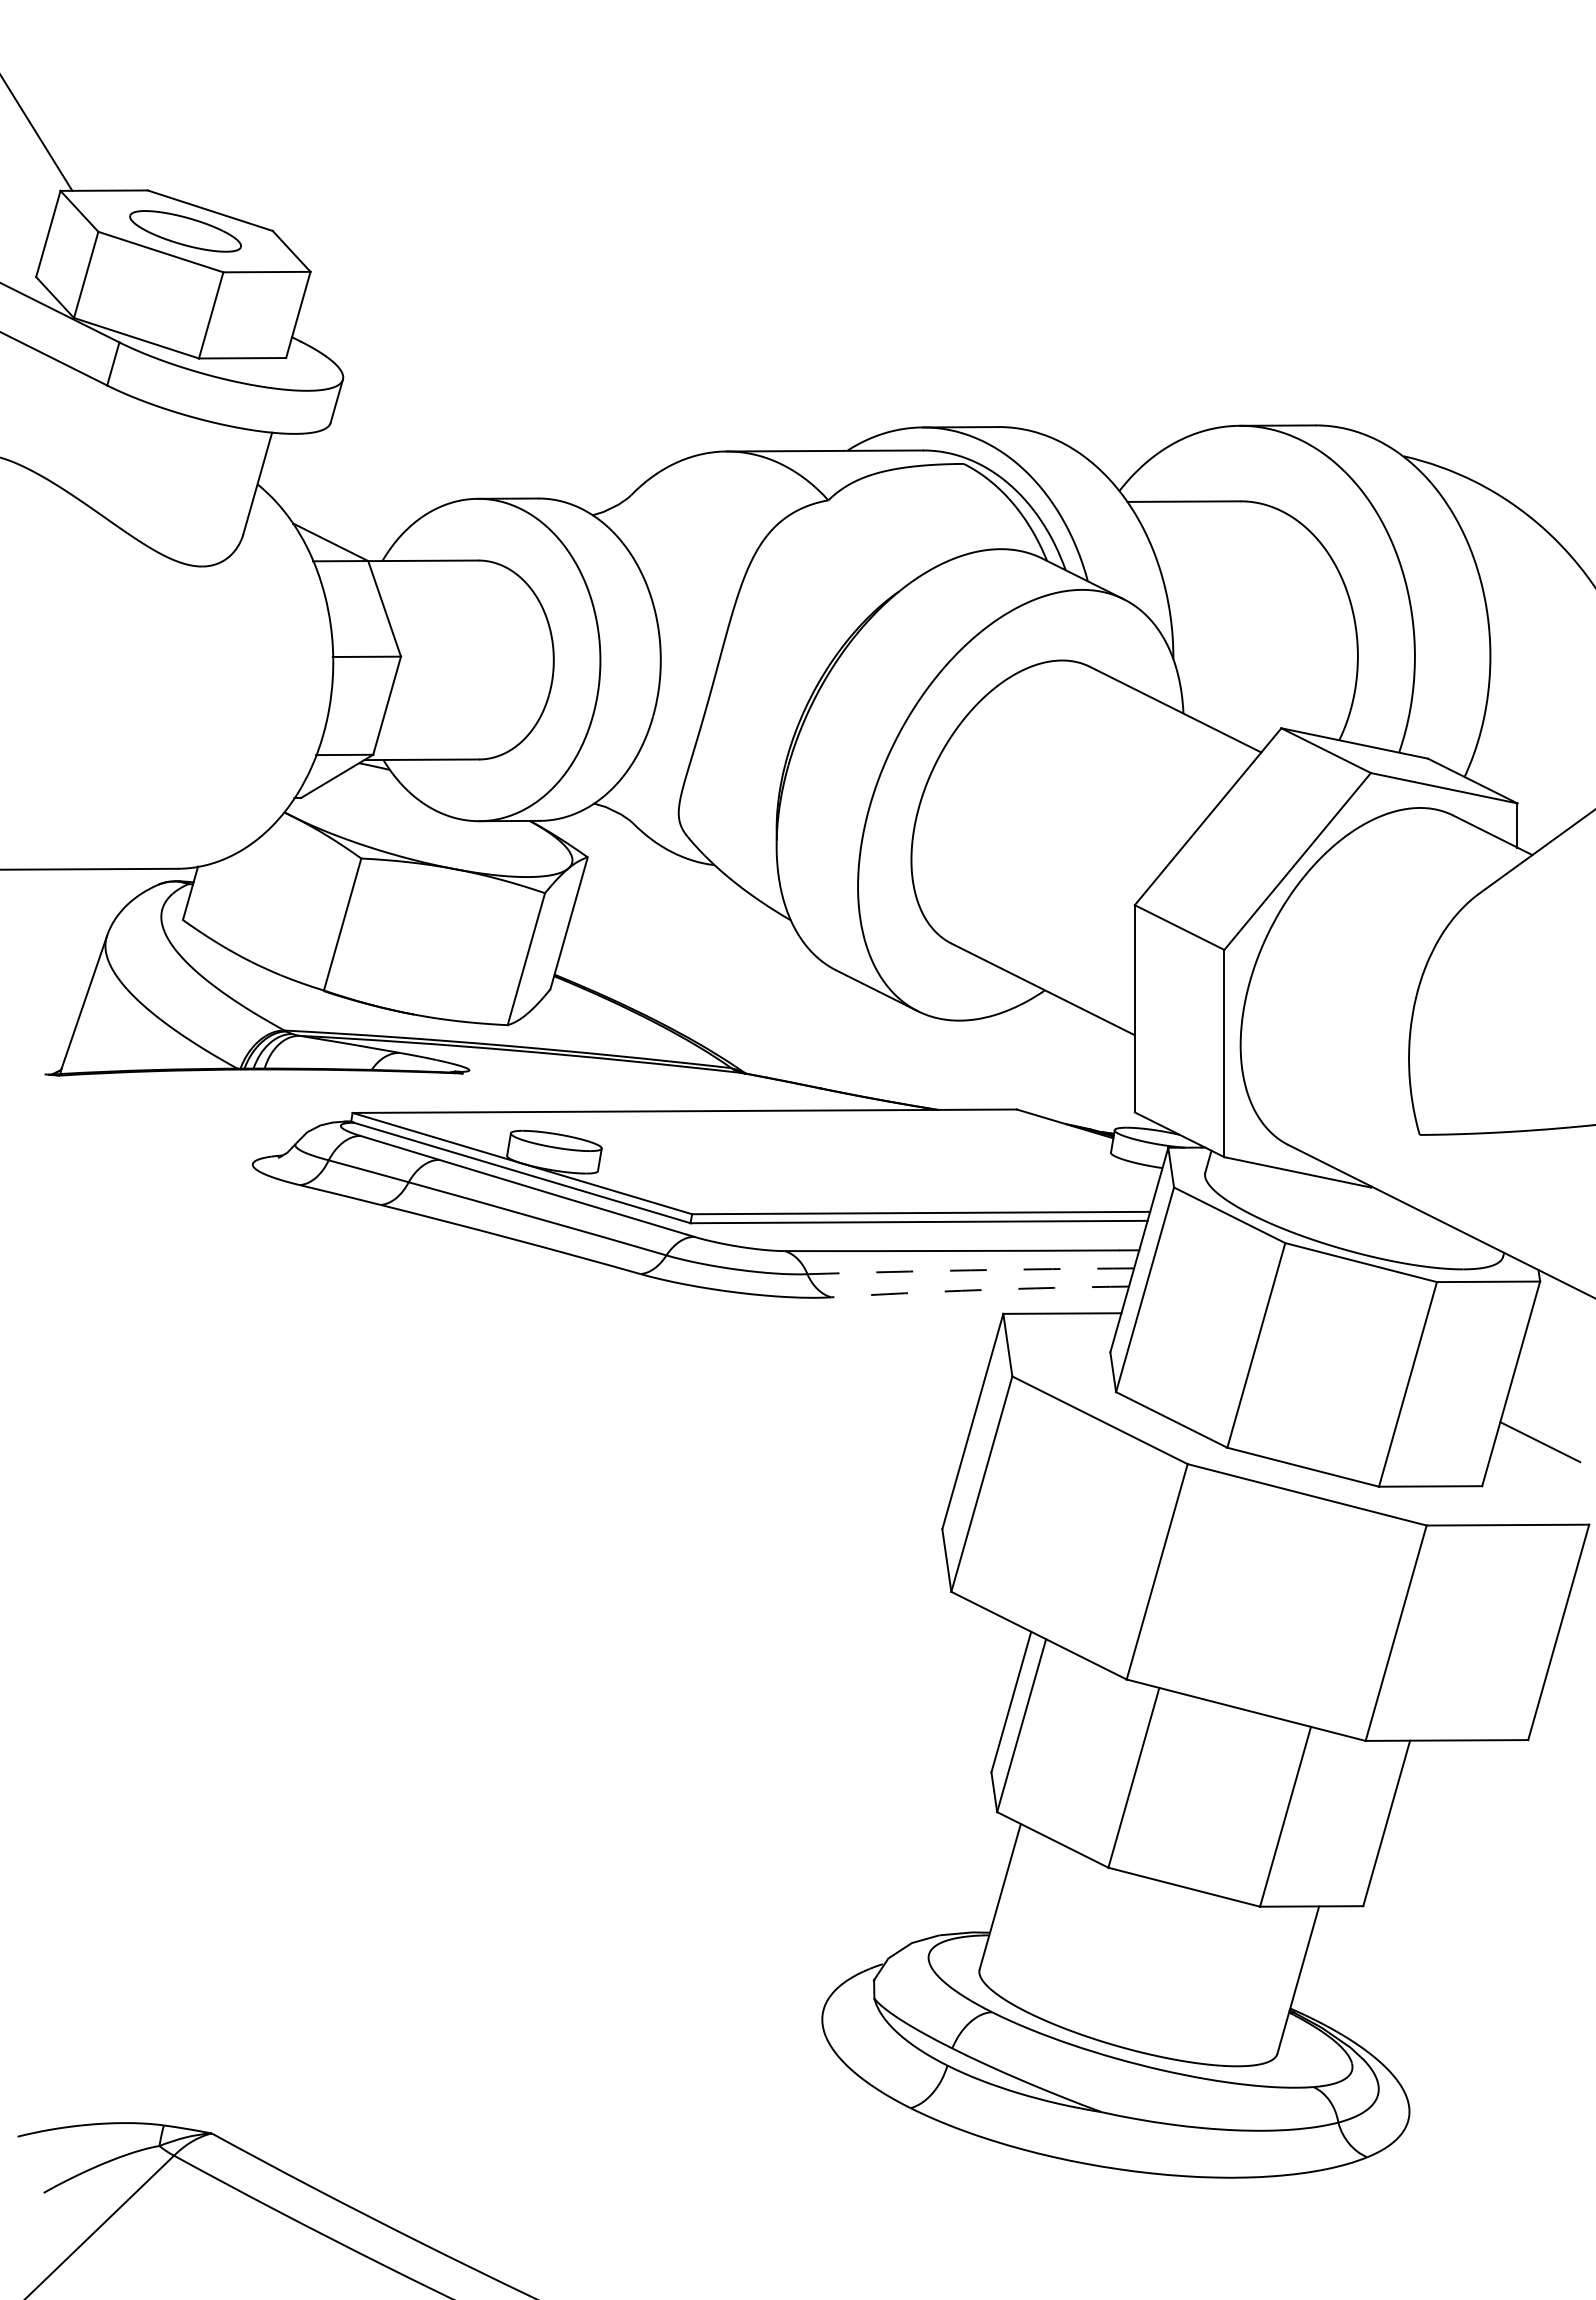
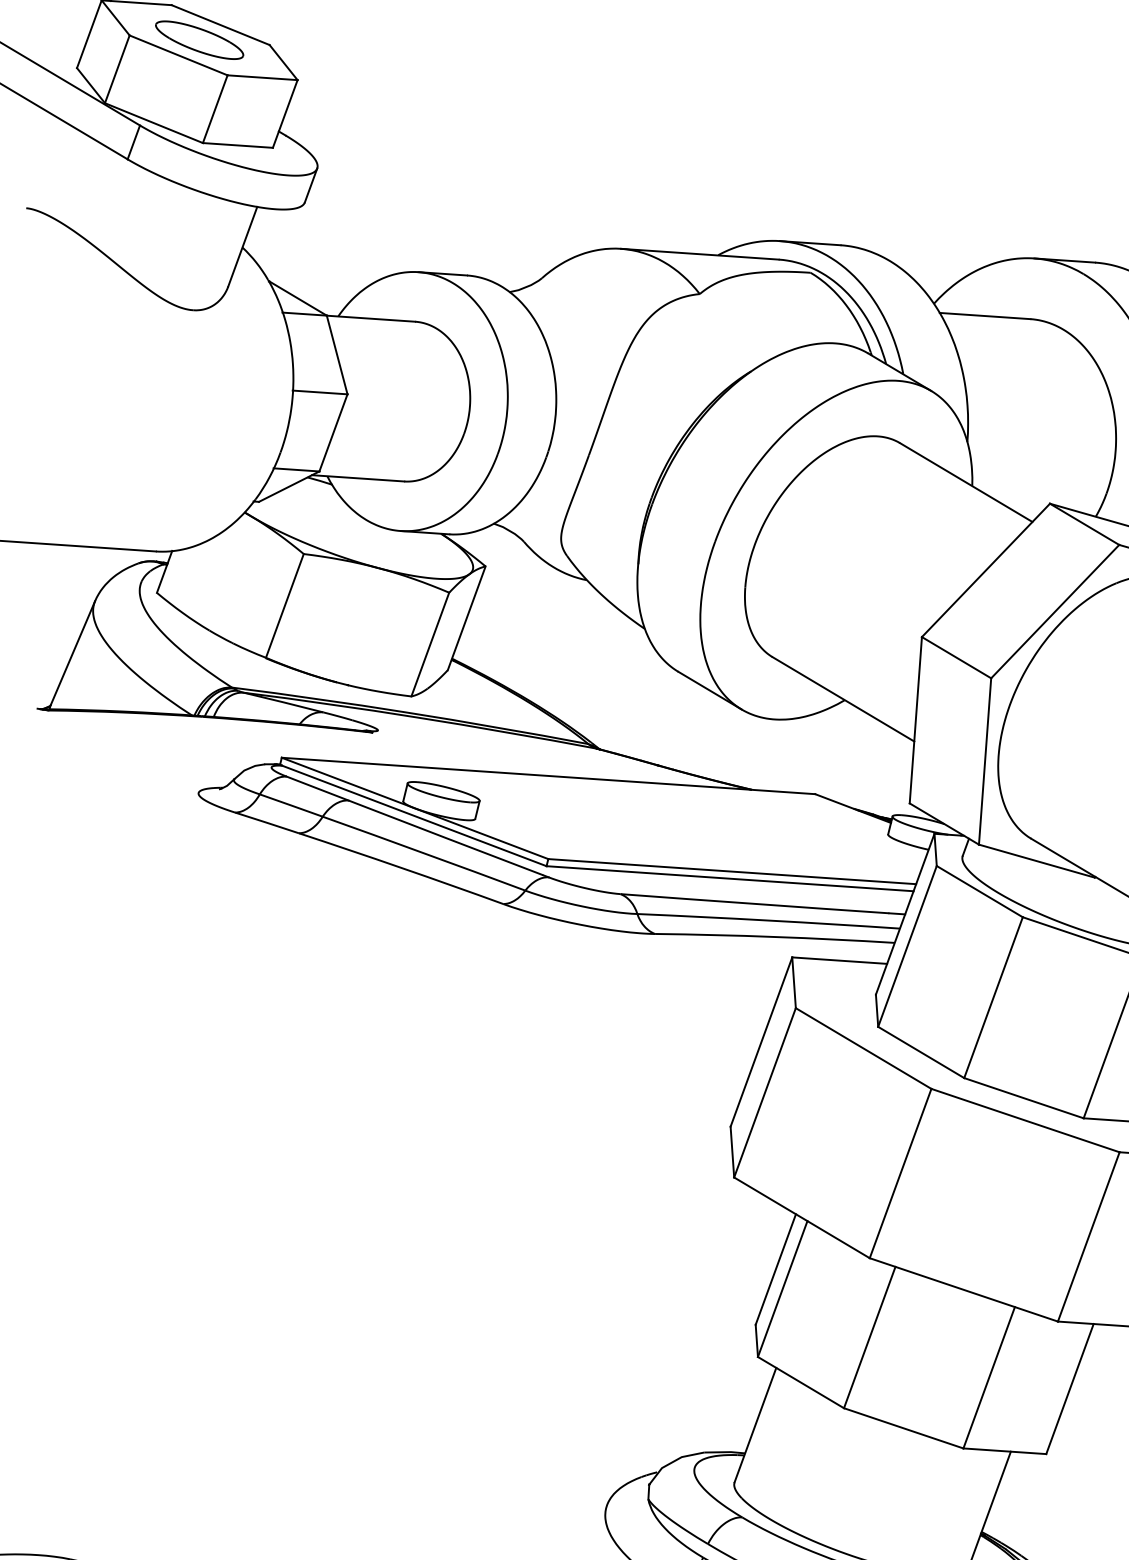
arc: (970, 1270) -> (768, 920), dashed -> solid
arc: (979, 1290) -> (774, 937), dashed -> solid

